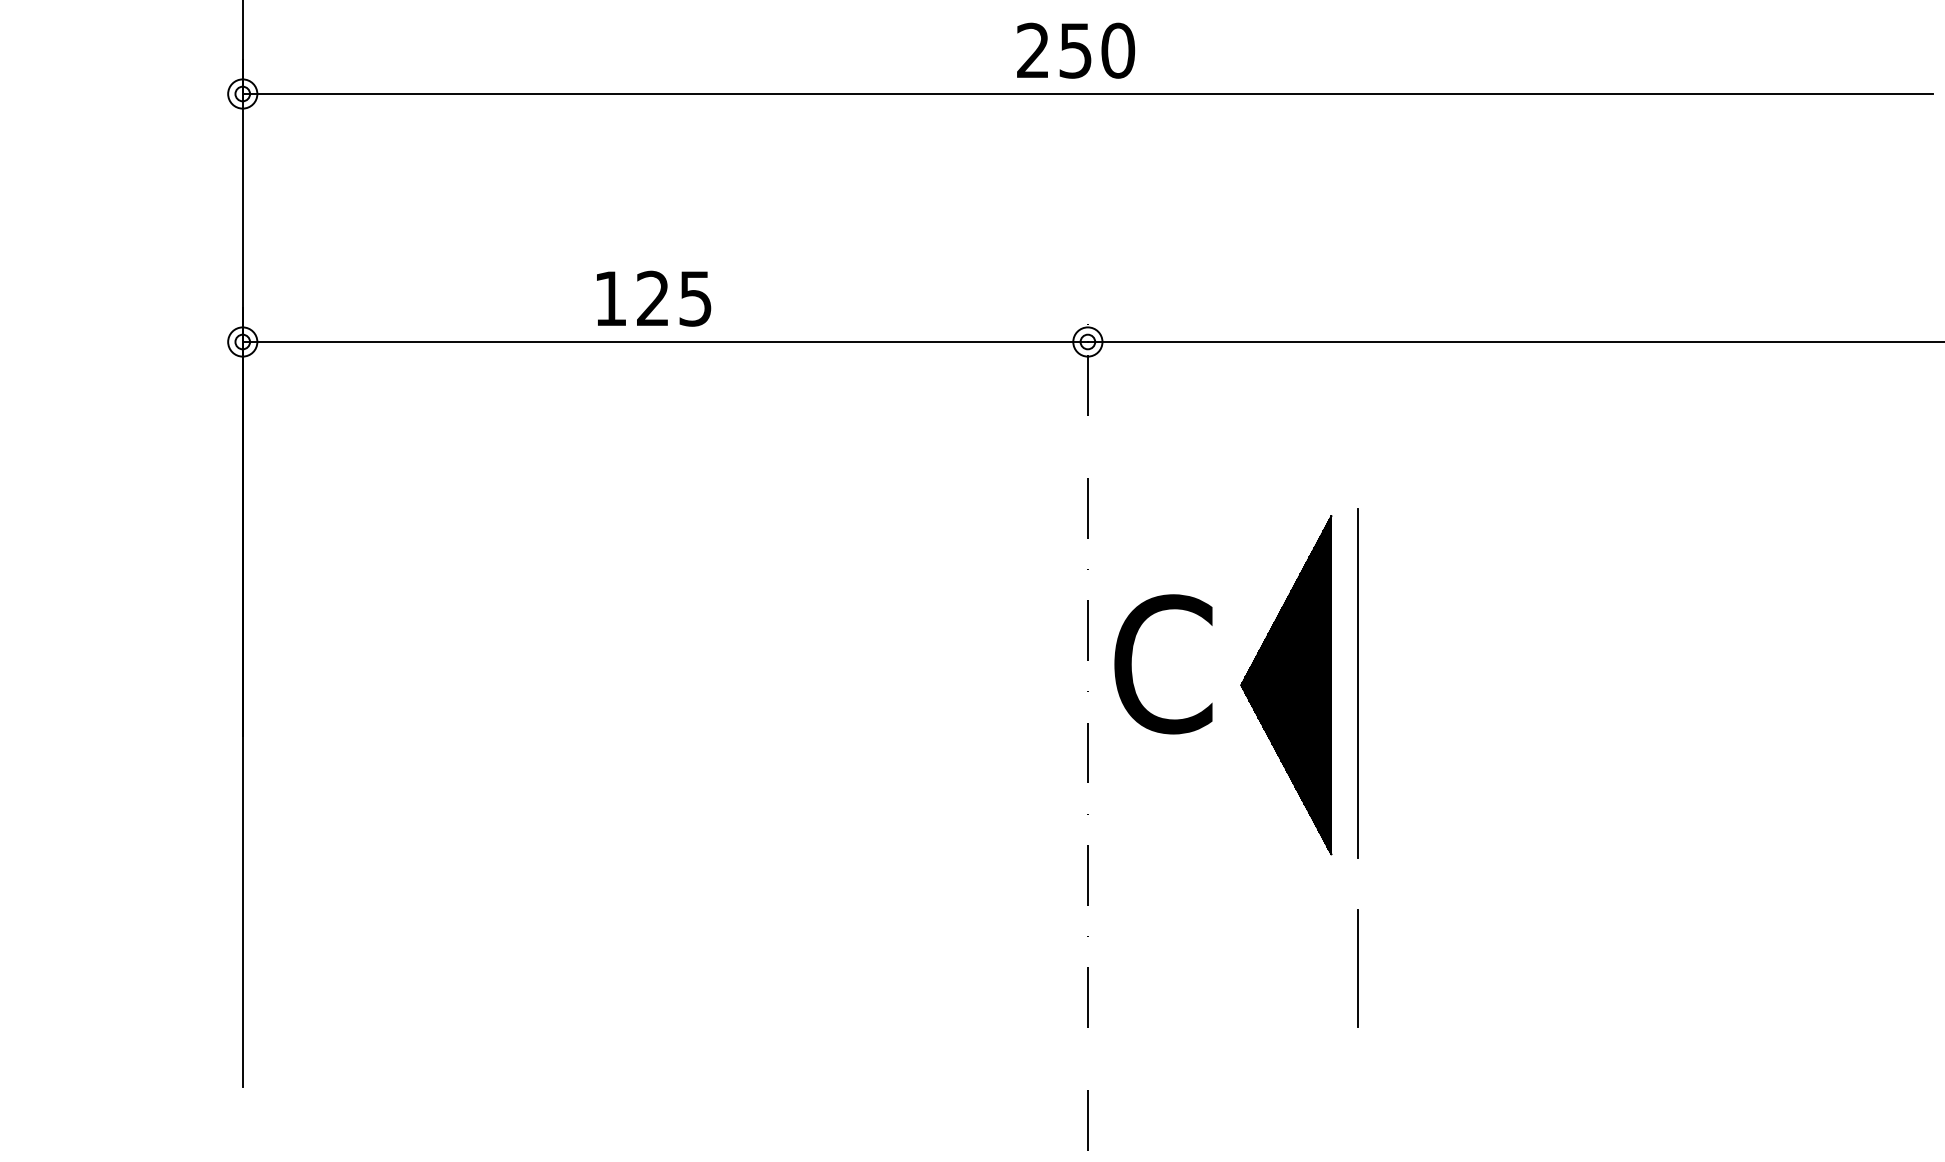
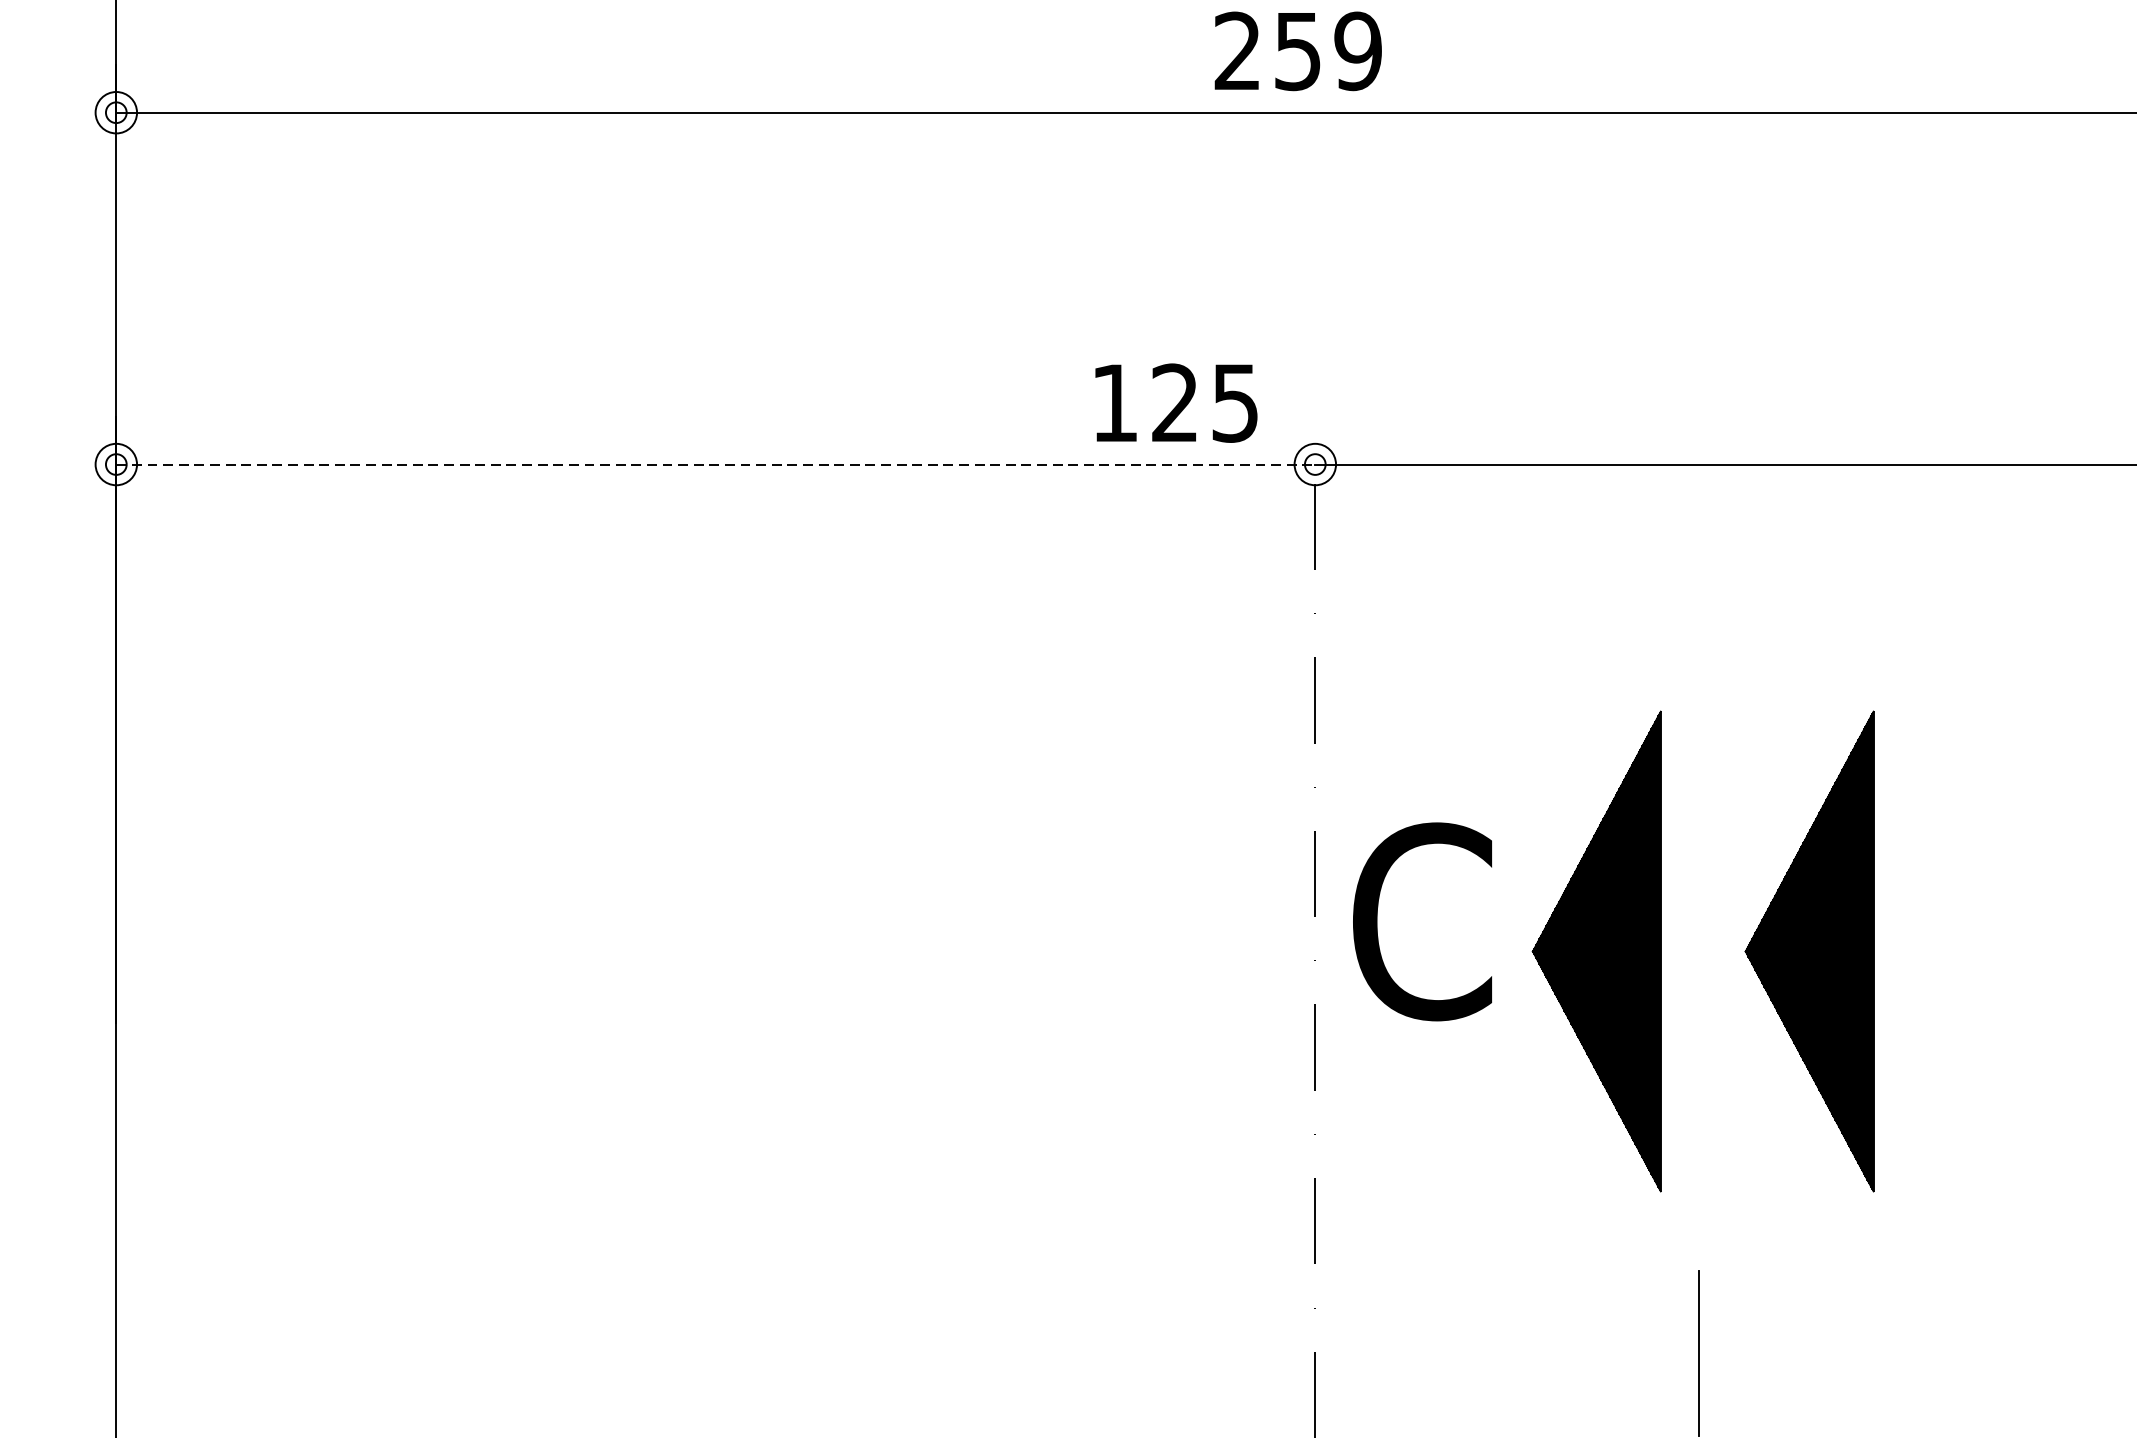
text: (1118, 50) -> (1358, 50), 250 -> 259
text: (654, 298) -> (1177, 402), moved
line: (665, 342) -> (716, 465), solid -> dashed
line: (1358, 683) -> (1699, 949), removed
part: (1436, 685) -> (1809, 951), added

